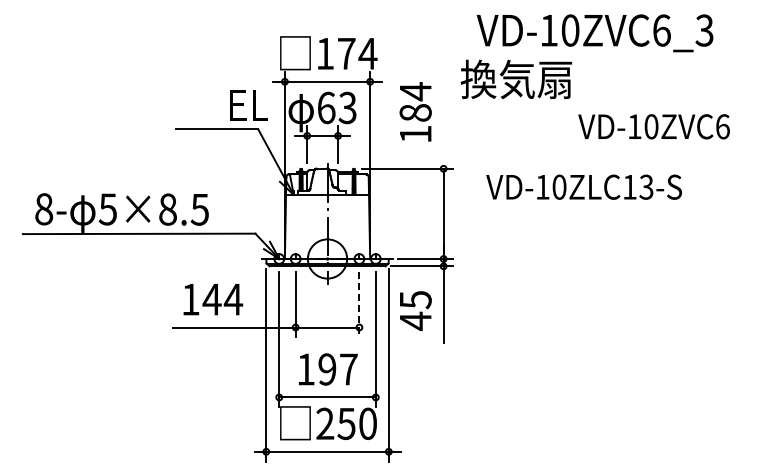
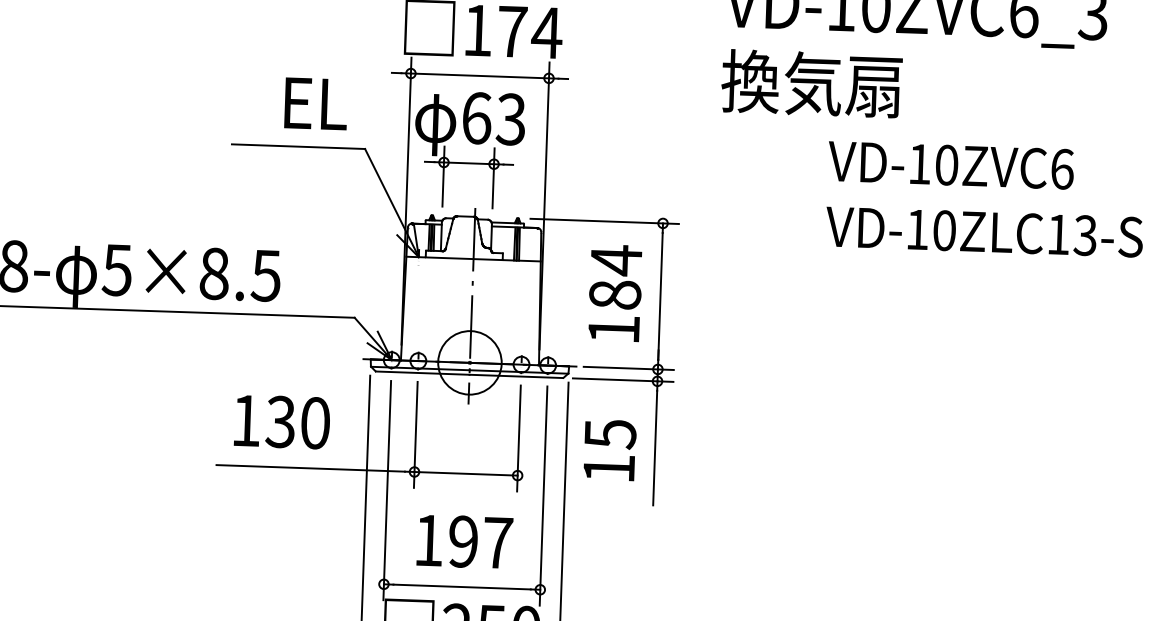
text: (516, 79) -> (811, 83), moved
text: (248, 105) -> (315, 103), moved
text: (415, 111) -> (615, 292), moved
text: (653, 126) -> (950, 164), moved
text: (583, 186) -> (983, 230), moved
text: (222, 299) -> (297, 422), 144 -> 130
line: (359, 304) -> (519, 438), dashed -> solid
text: (415, 321) -> (608, 469), 45 -> 15

